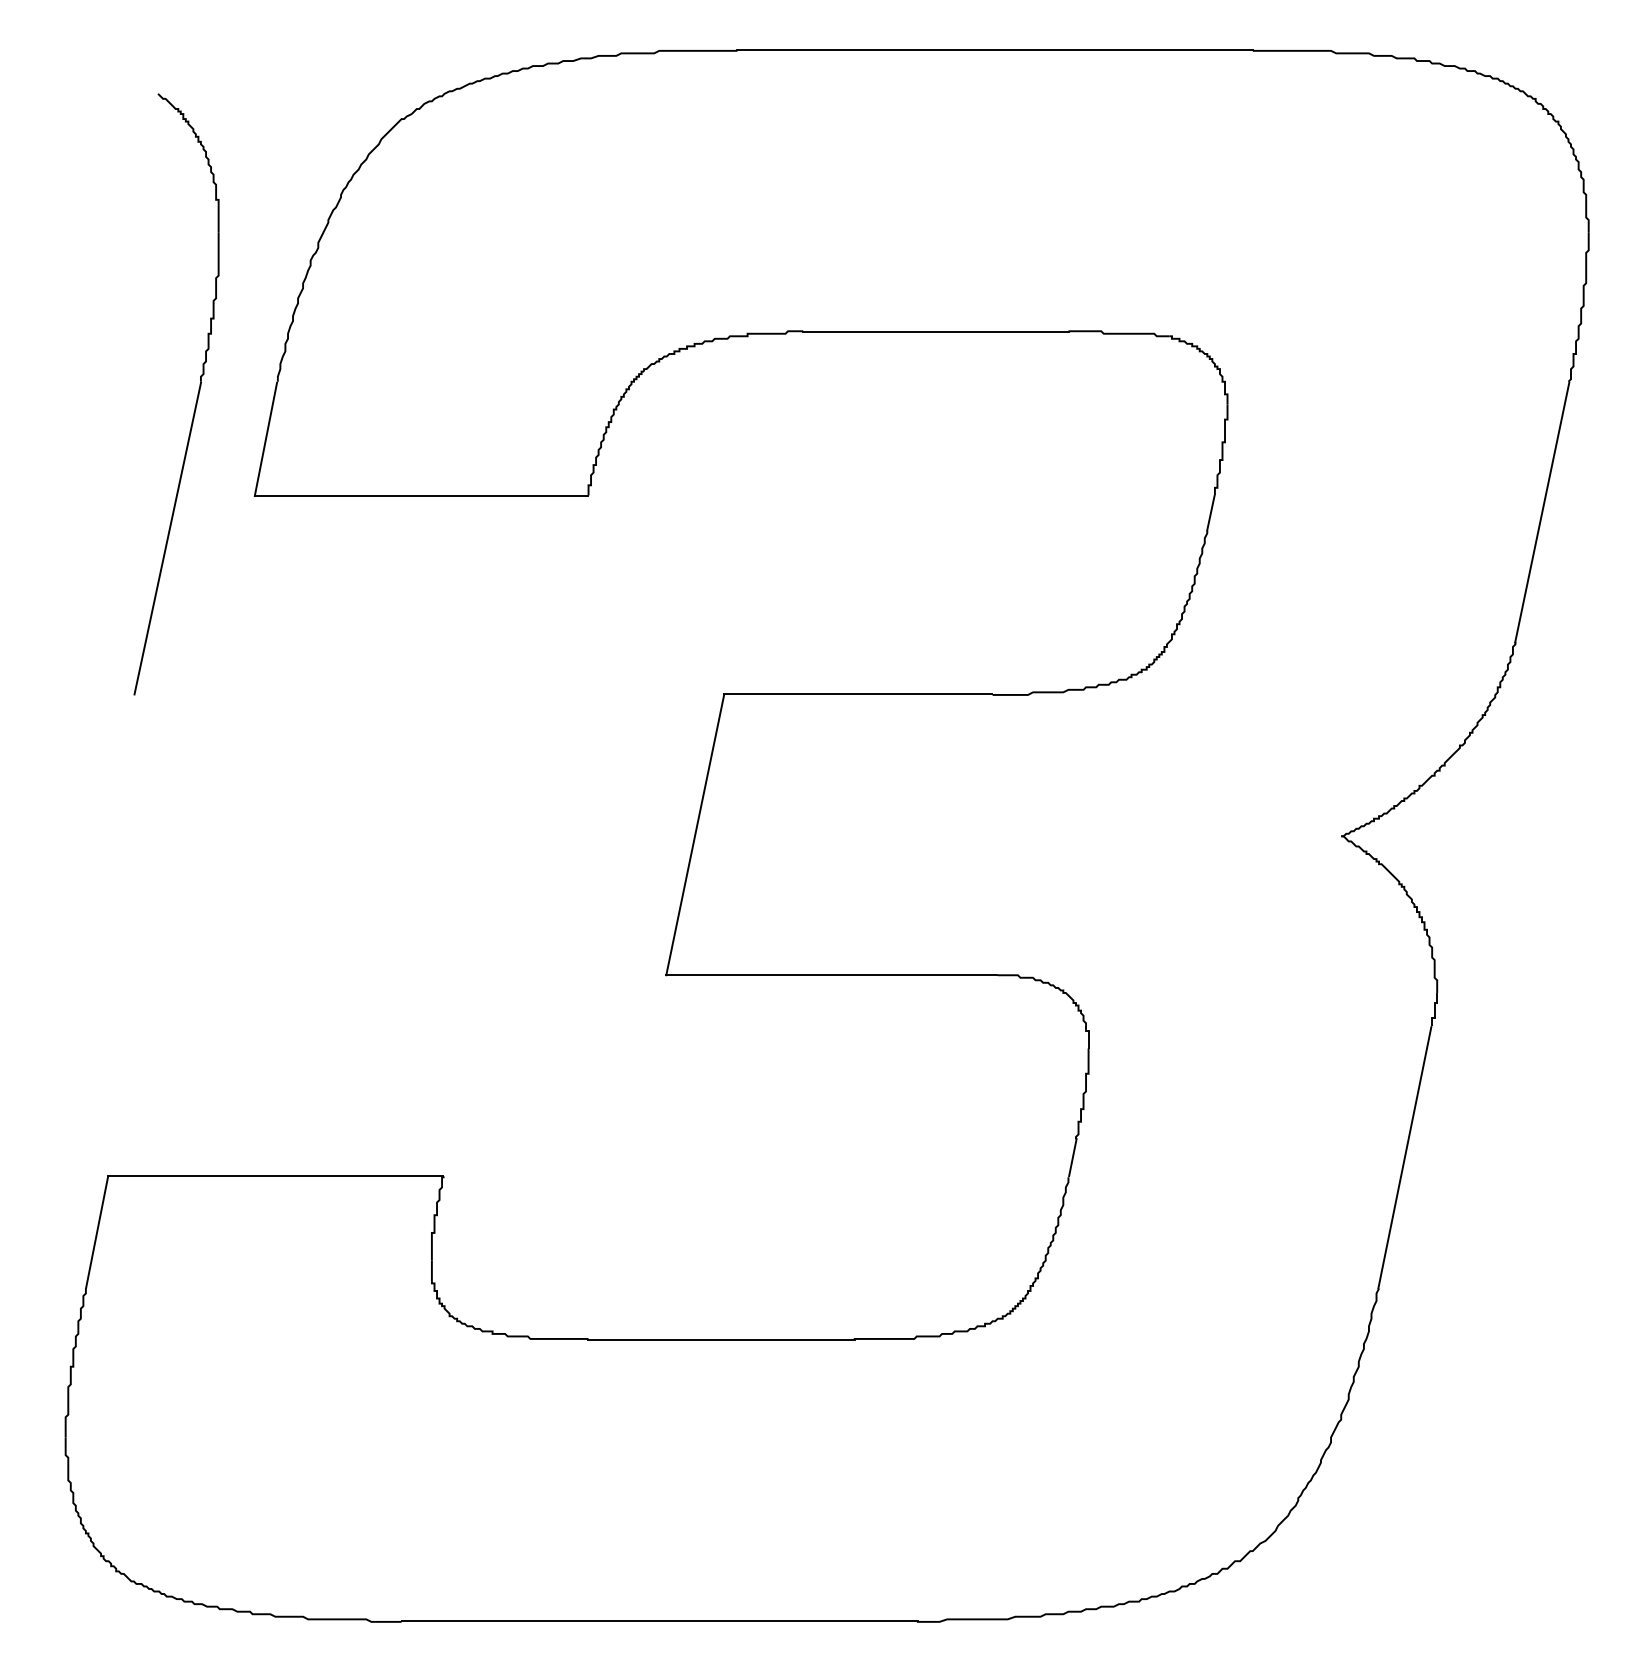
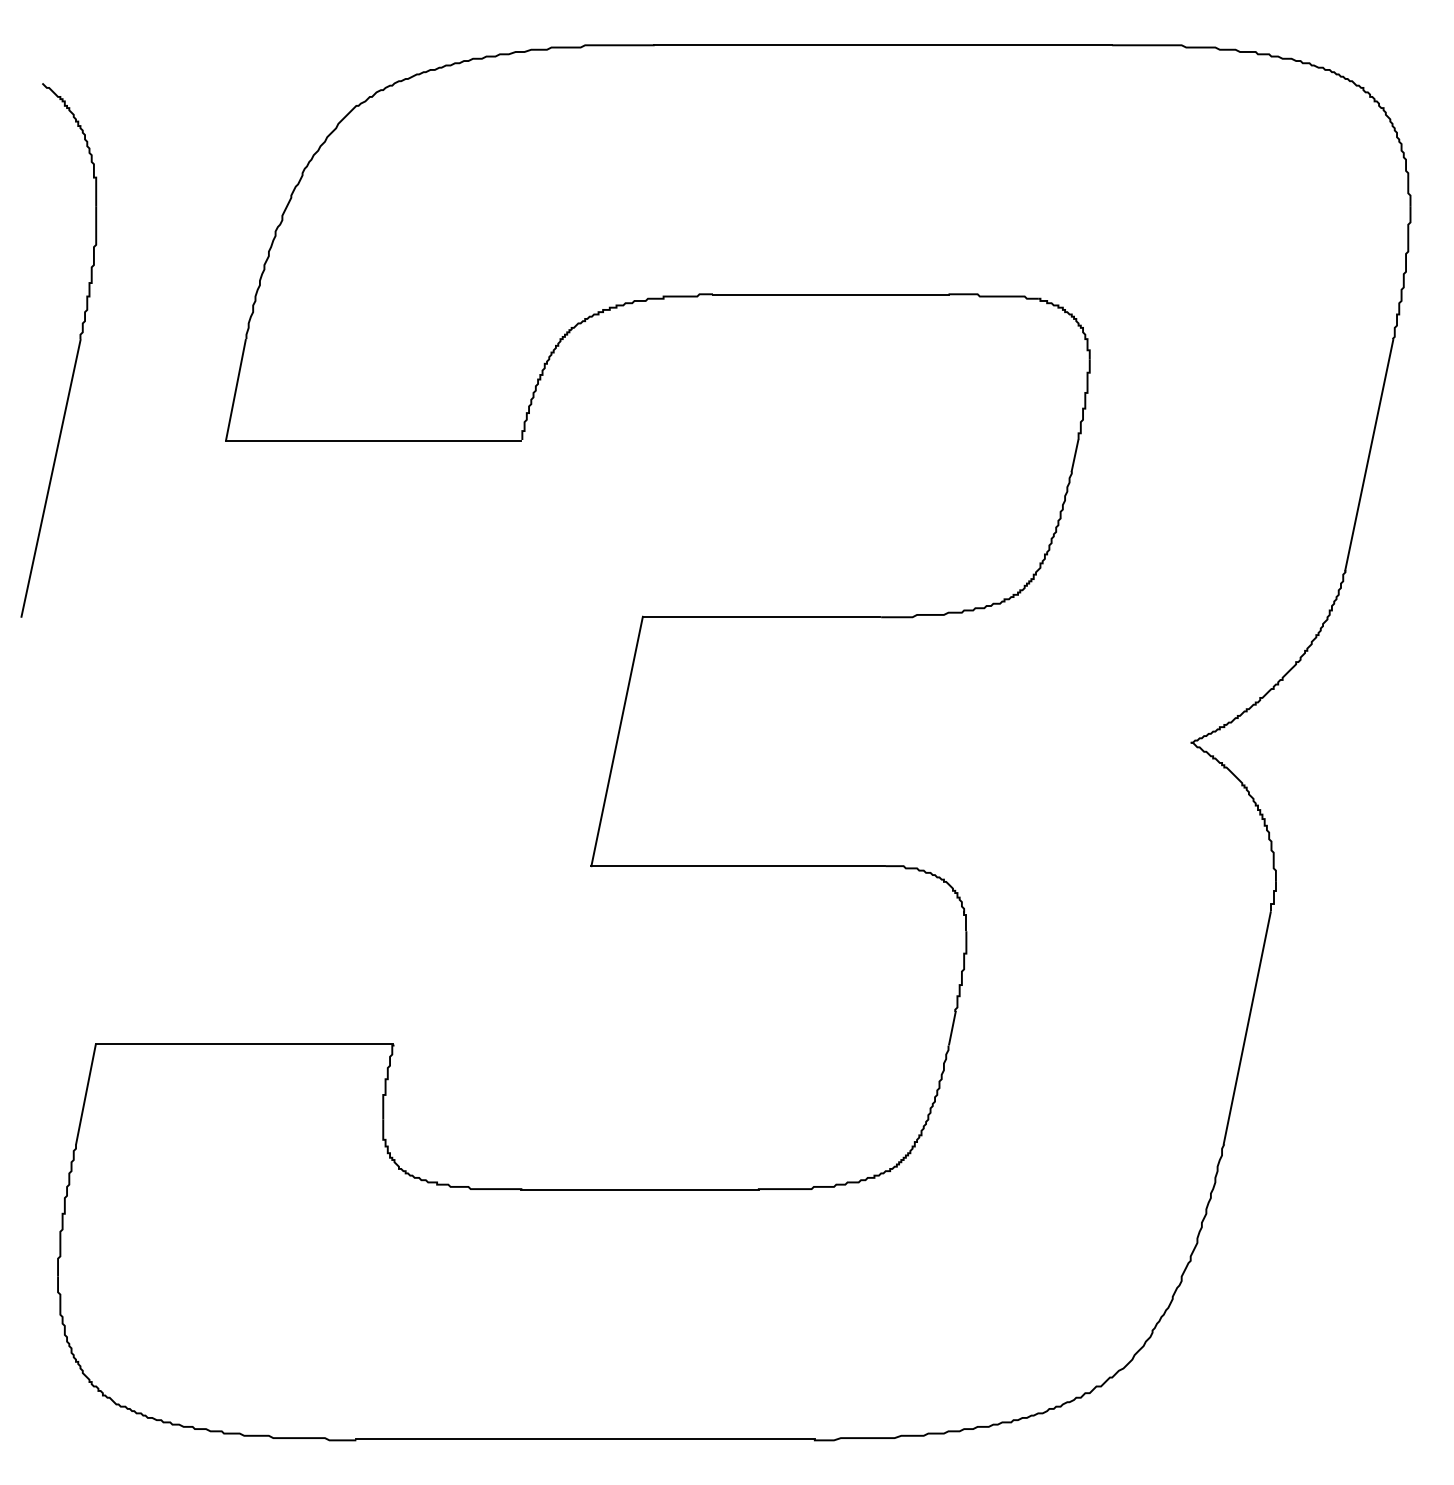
part: (196, 398) -> (76, 353), moved

